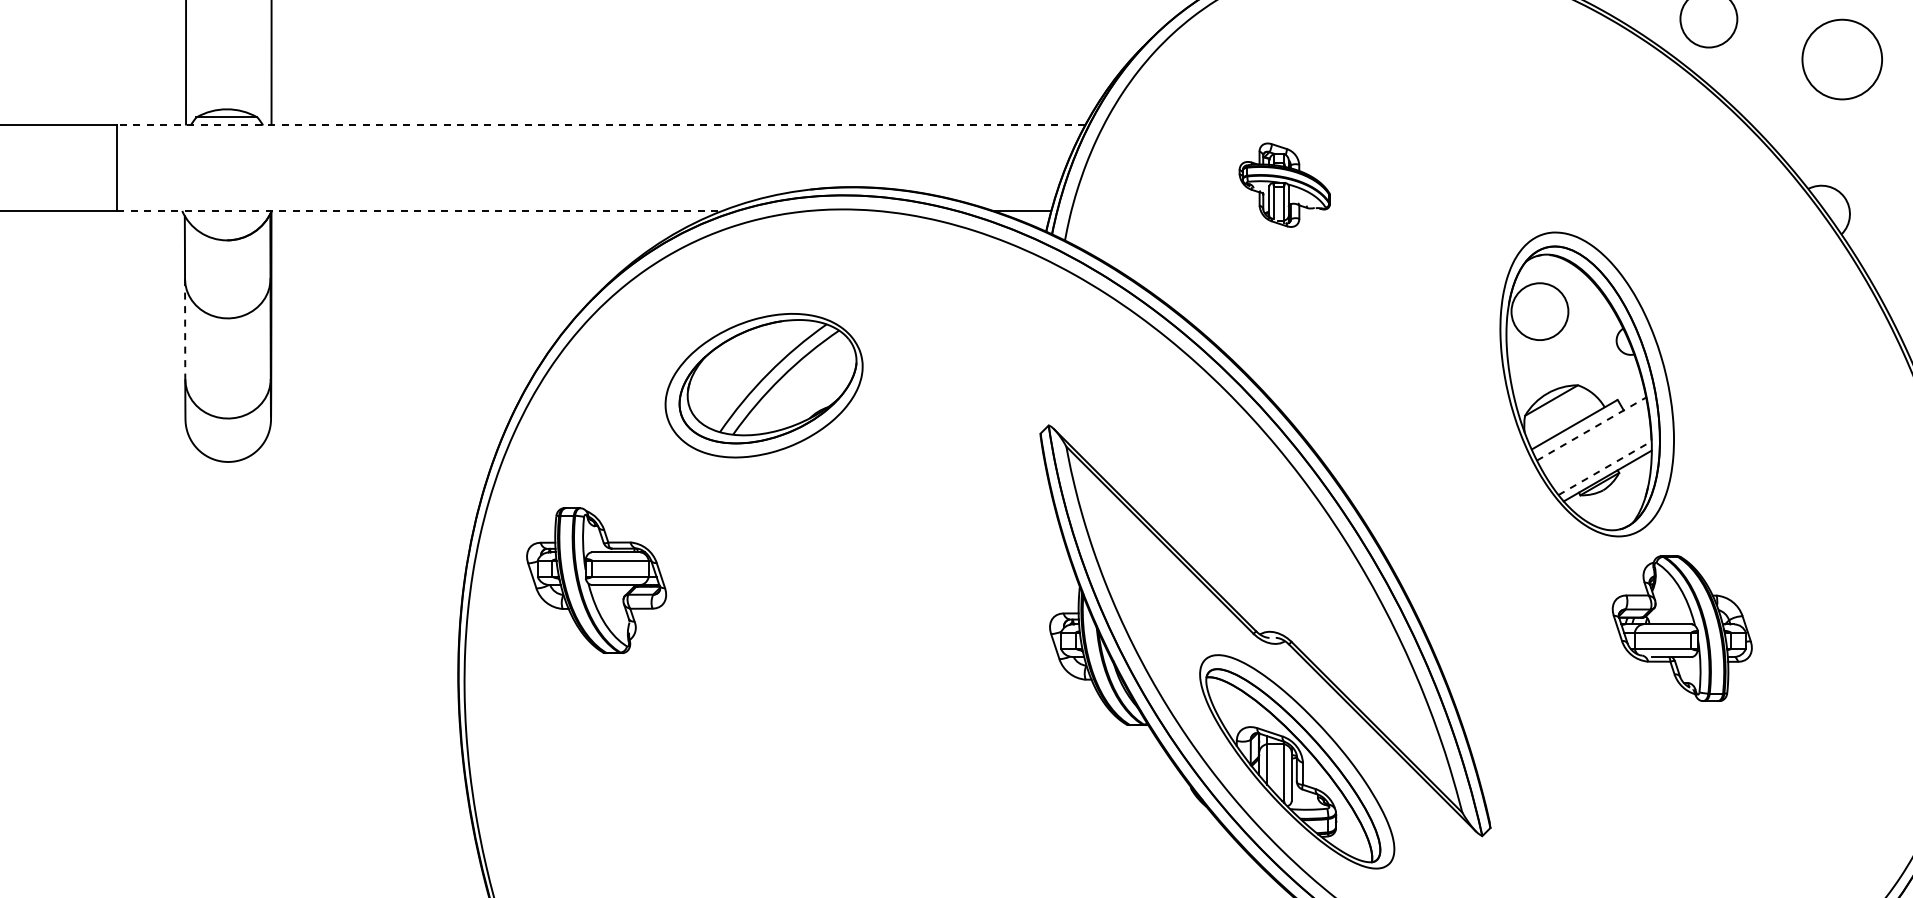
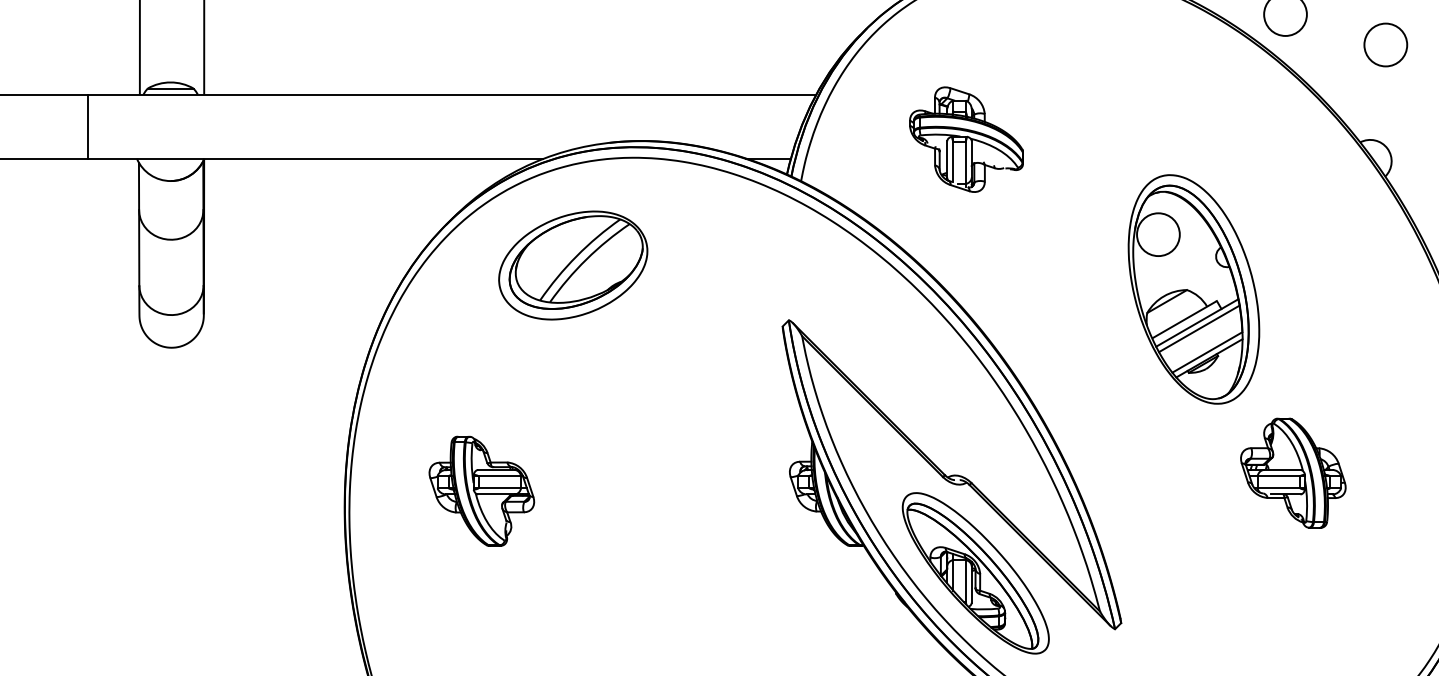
circle: (1841, 59) -> (1385, 44), size x0.71
line: (601, 125) -> (452, 94), dashed -> solid
part: (1284, 184) -> (966, 139), size x1.67
line: (420, 211) -> (316, 159), dashed -> solid
line: (185, 329) -> (139, 248), dashed -> solid
part: (763, 385) -> (572, 265), moved
line: (1591, 428) -> (1197, 322), dashed -> solid
line: (1593, 436) -> (1198, 328), added
line: (1605, 468) -> (1207, 352), dashed -> solid
part: (596, 580) -> (481, 491), moved
part: (1681, 628) -> (1292, 473), moved

